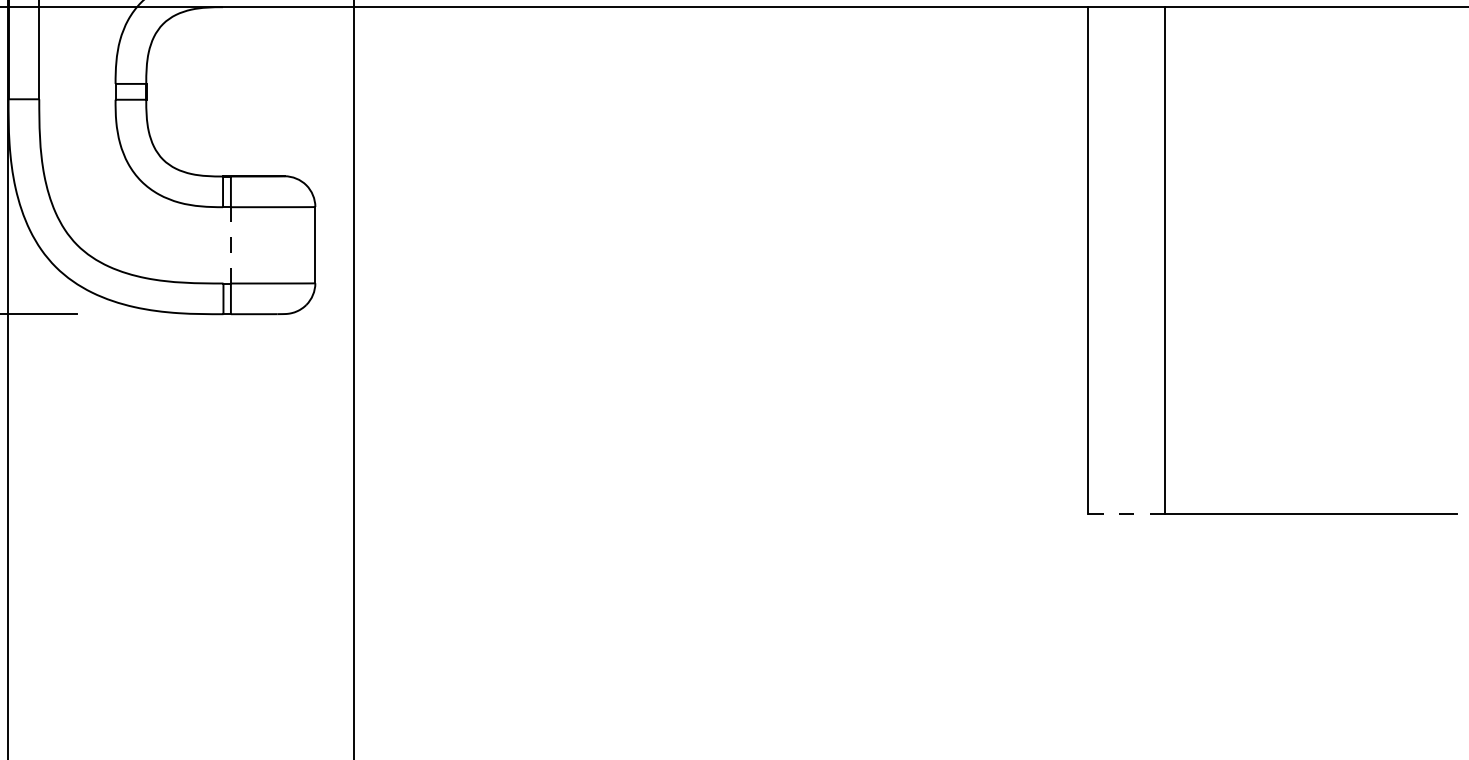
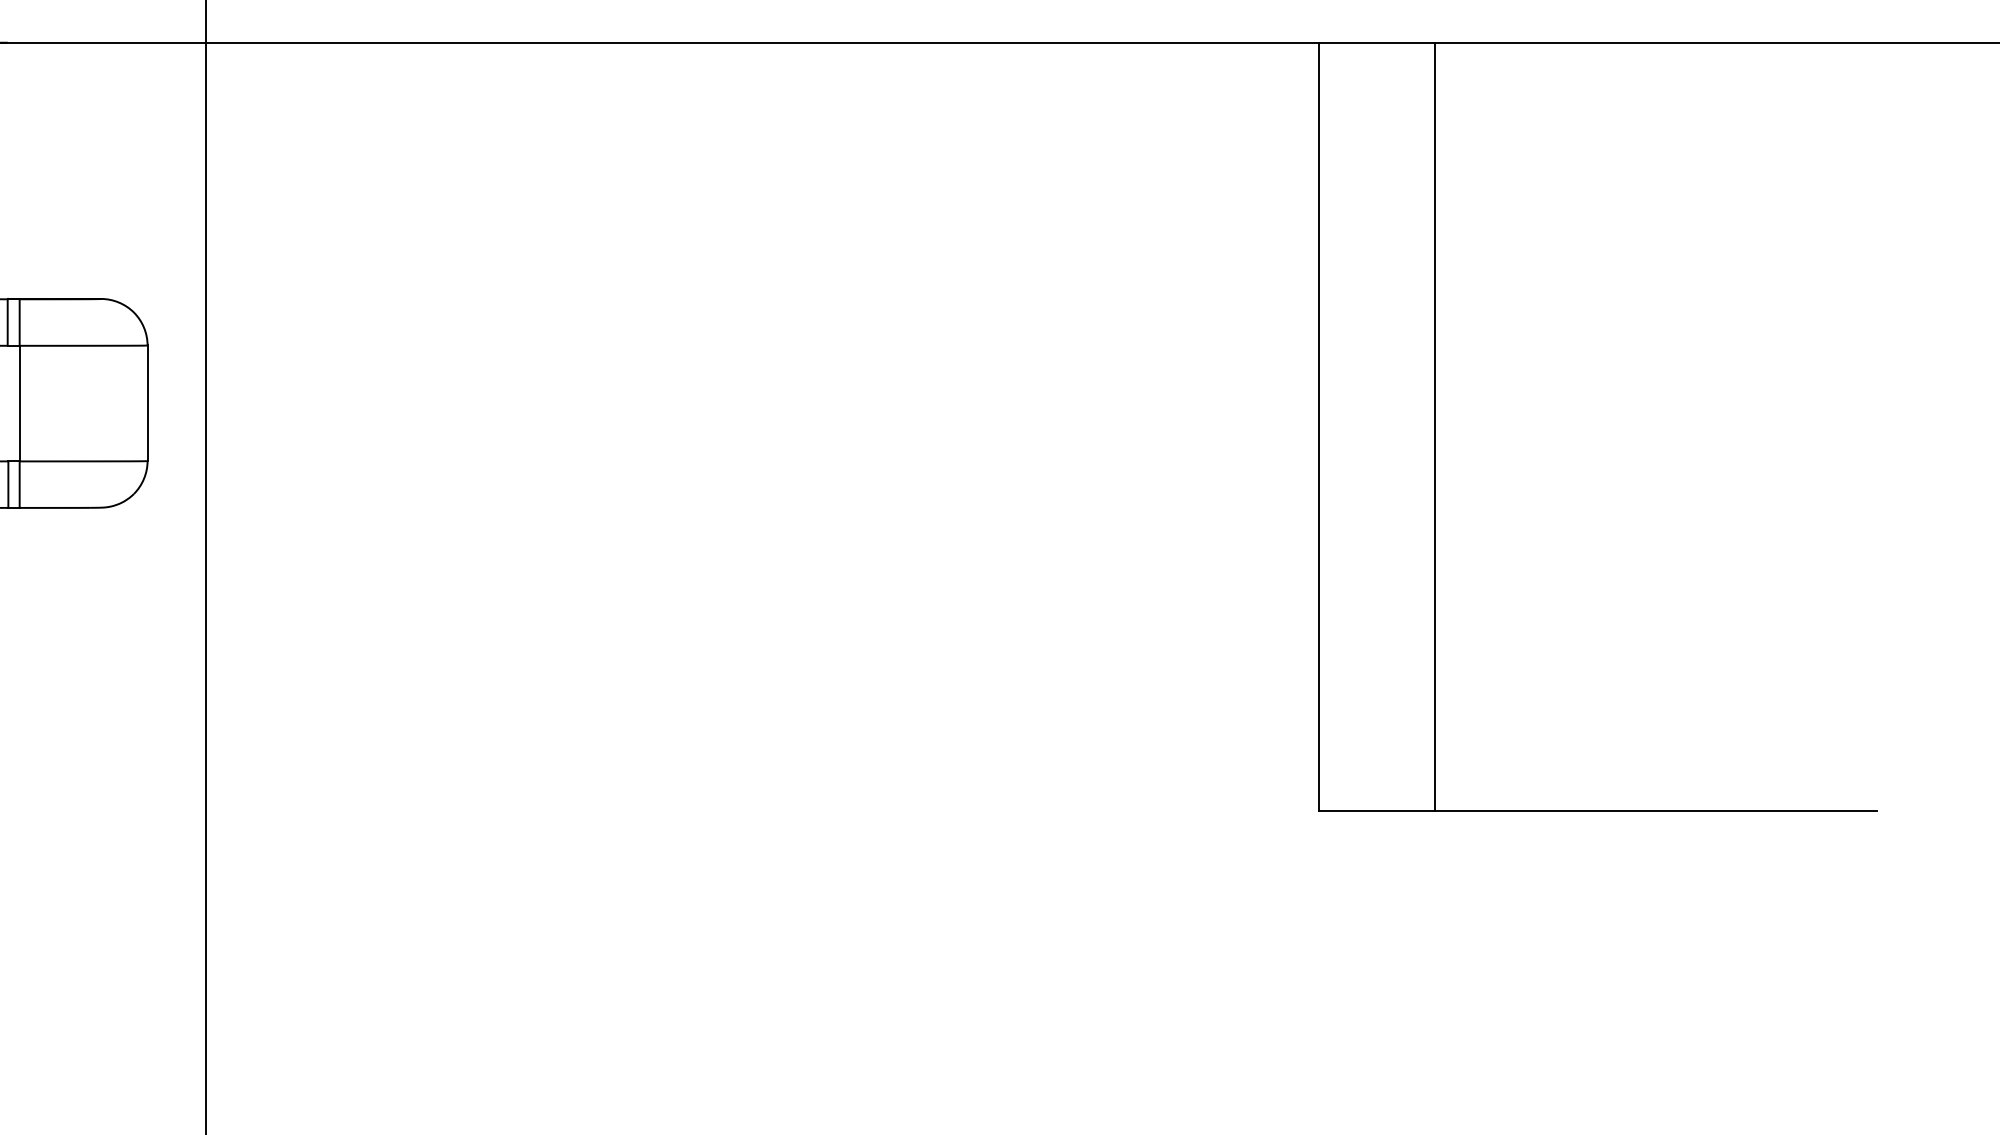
line: (230, 244) -> (19, 402), dashed -> solid
line: (1126, 514) -> (1376, 811), dashed -> solid

